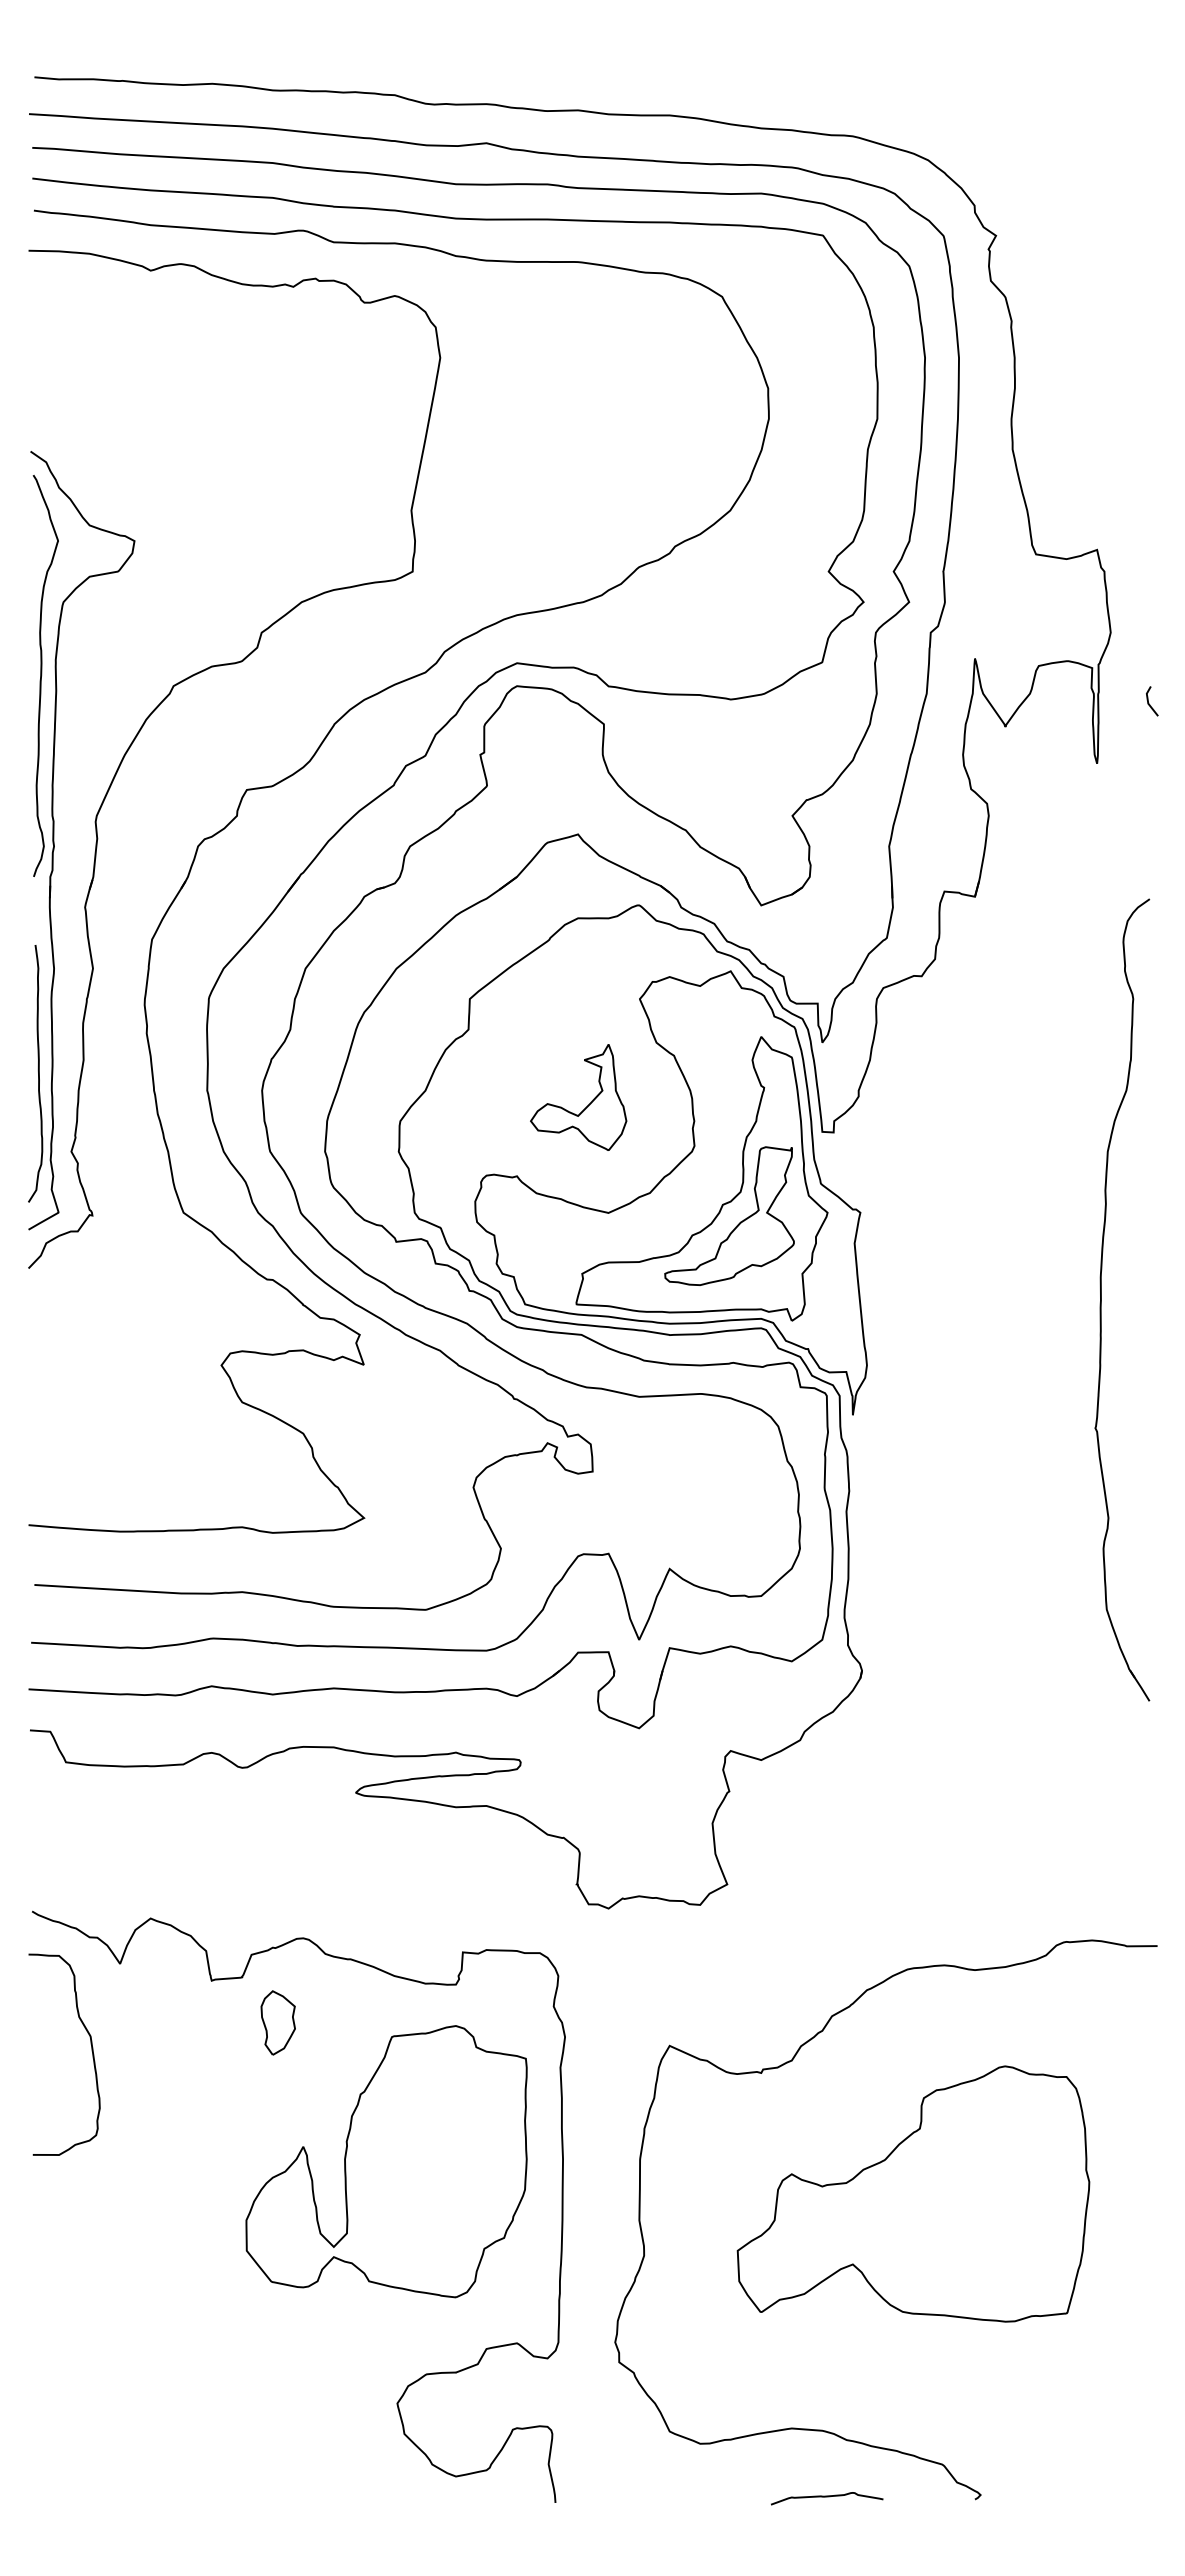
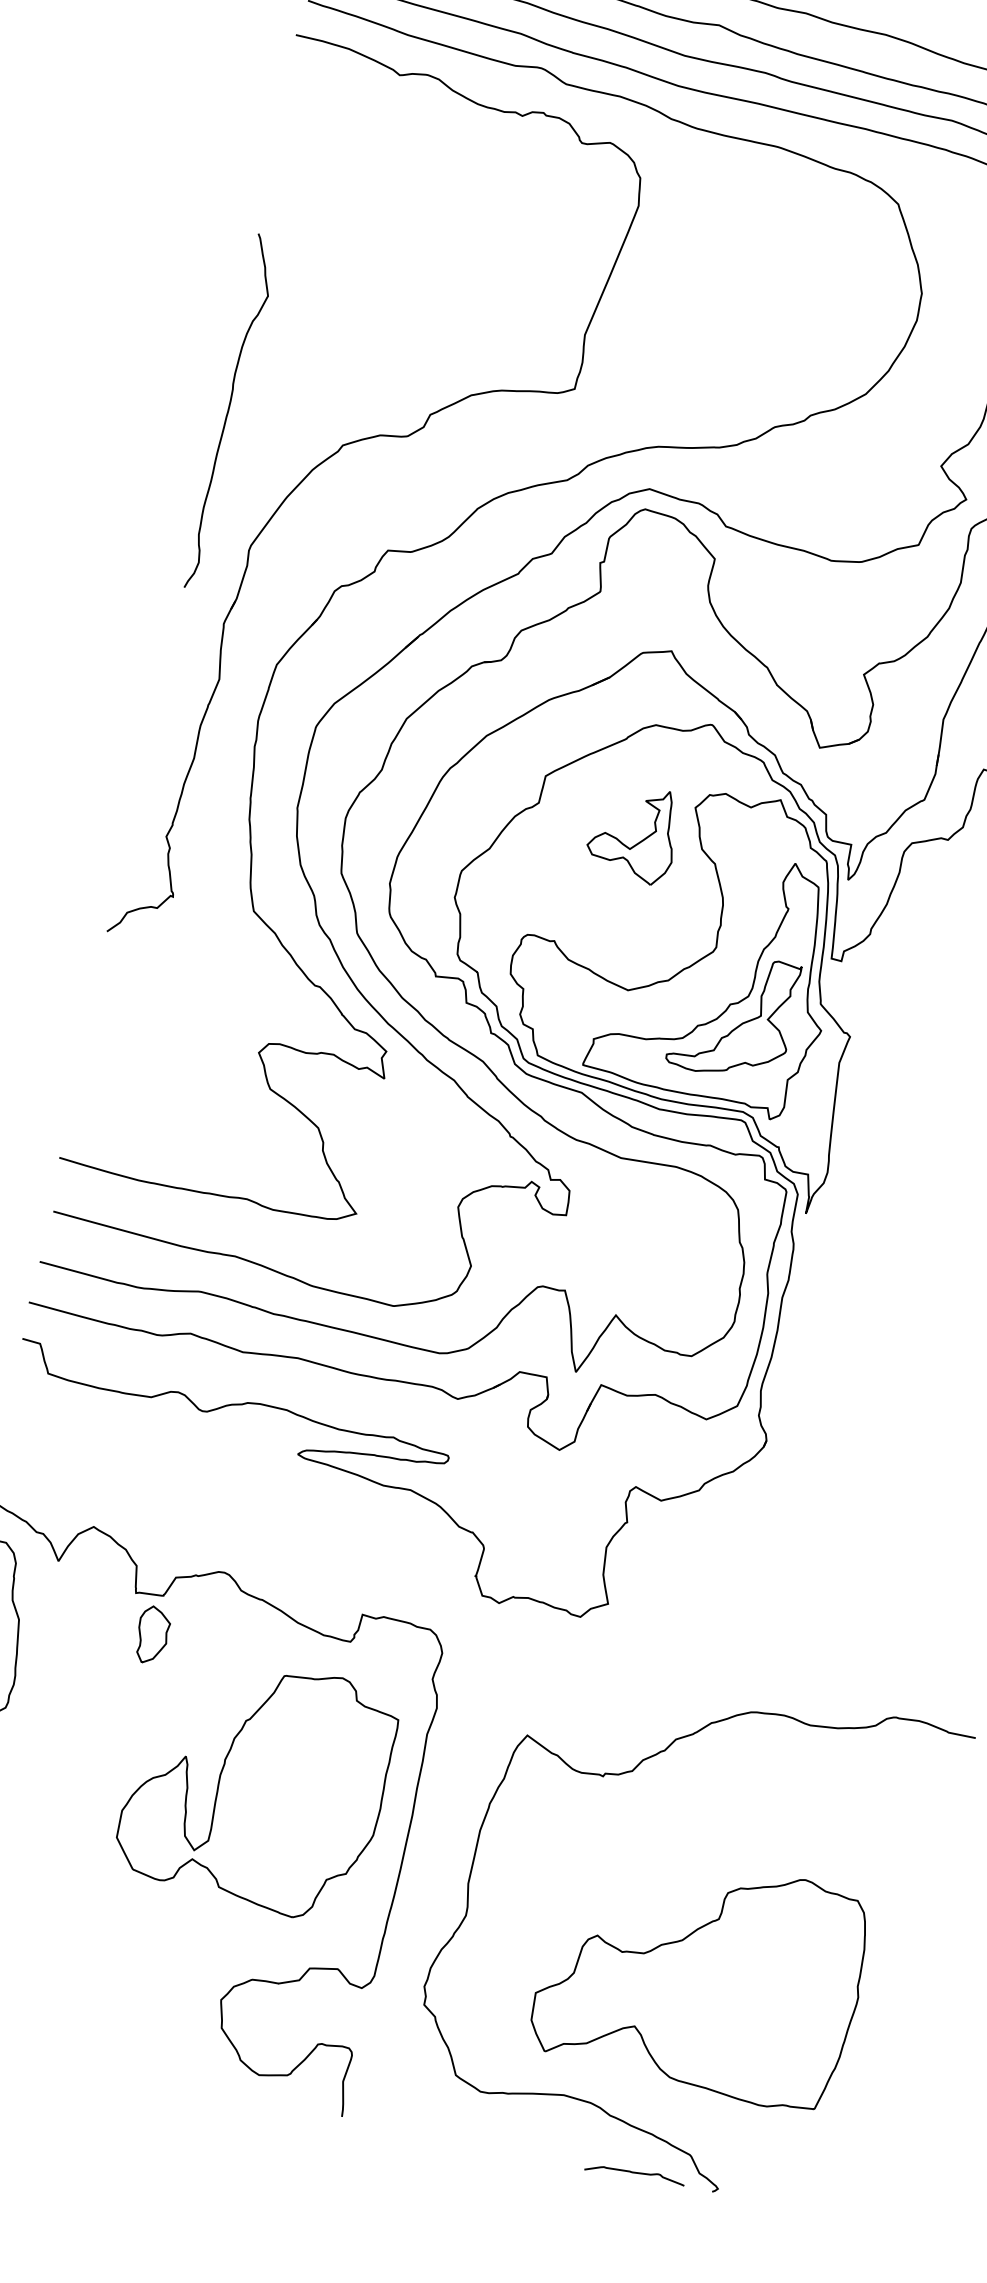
part: (54, 840) -> (209, 559), removed
part: (587, 1105) -> (640, 841), moved
part: (277, 2022) -> (151, 1634), moved
part: (913, 2193) -> (701, 1975), moved
curve: (827, 2497) -> (635, 2173), moved

